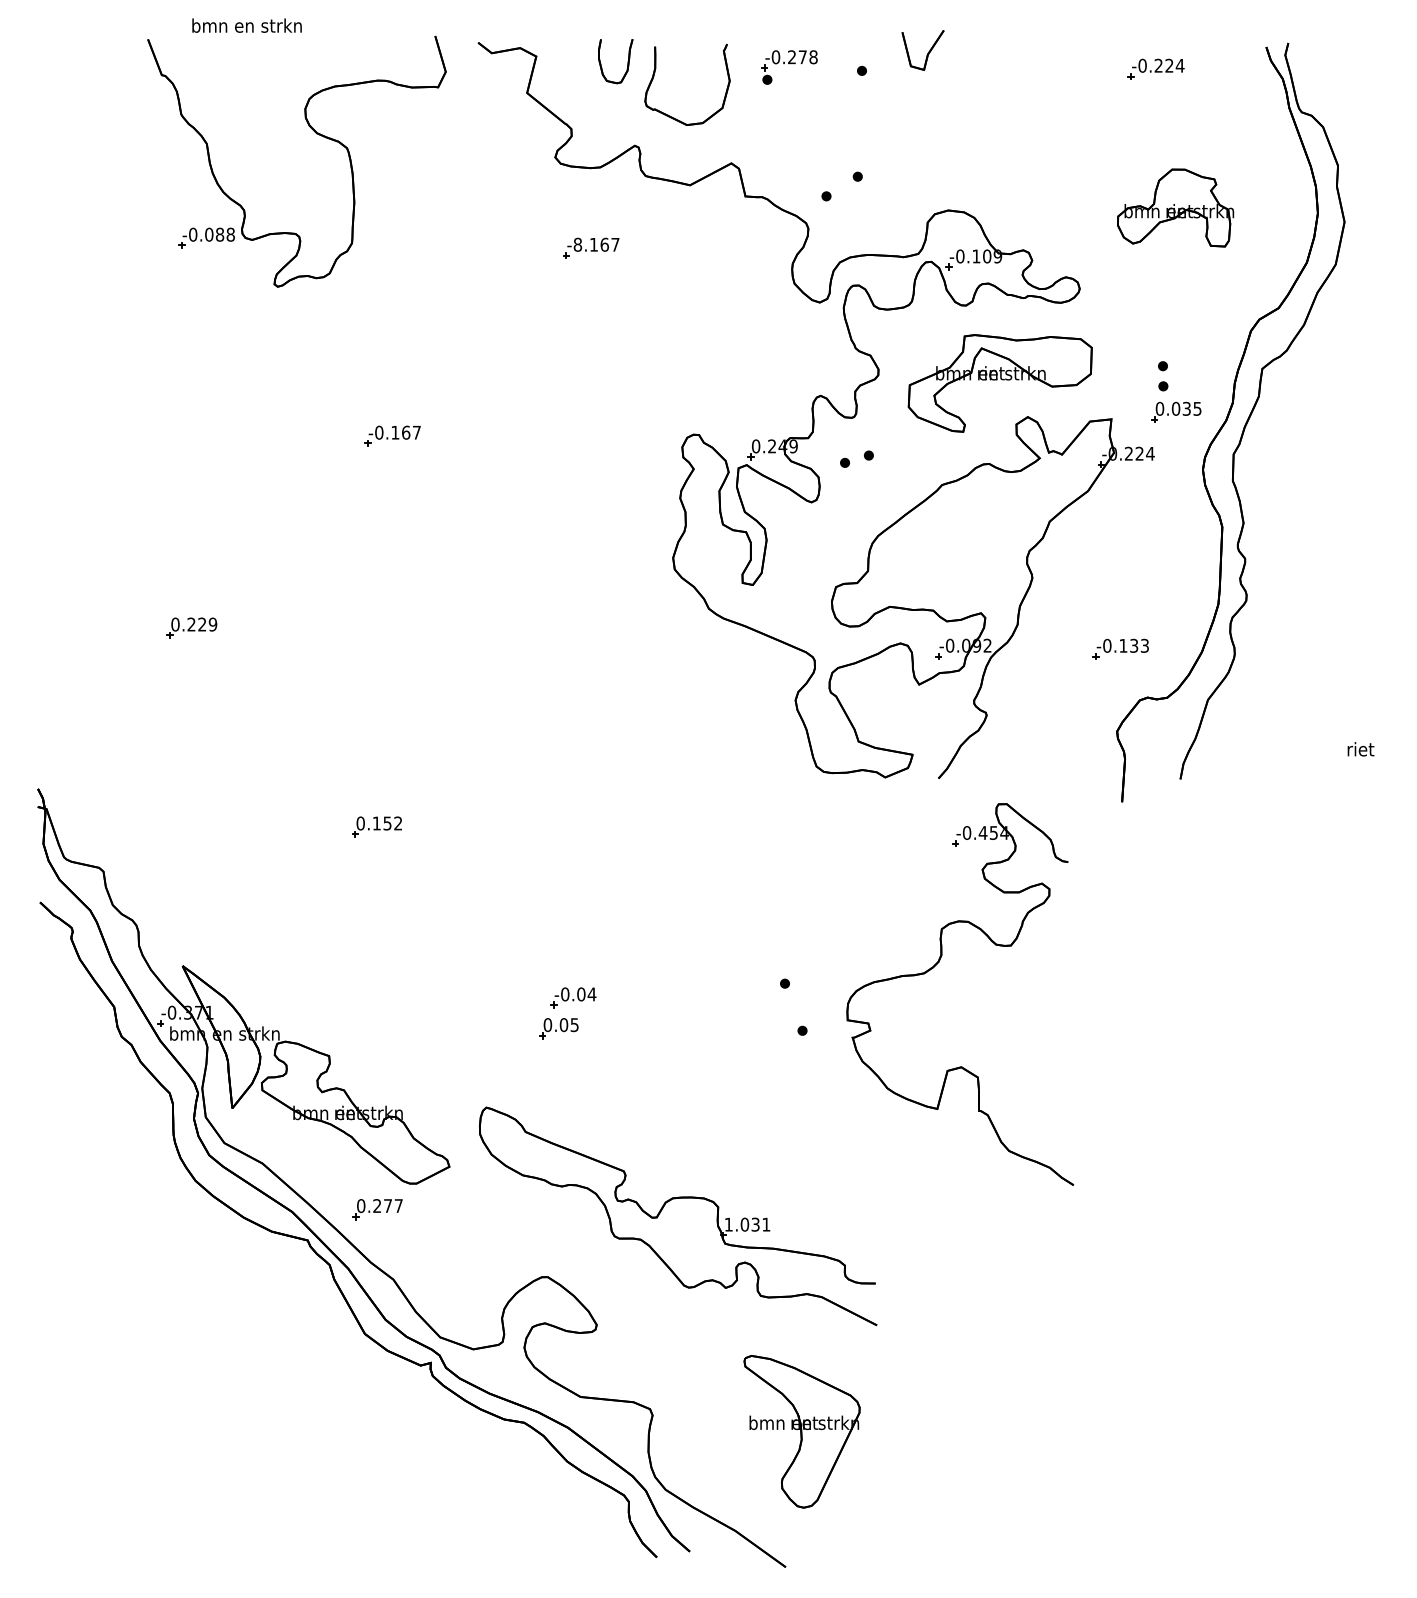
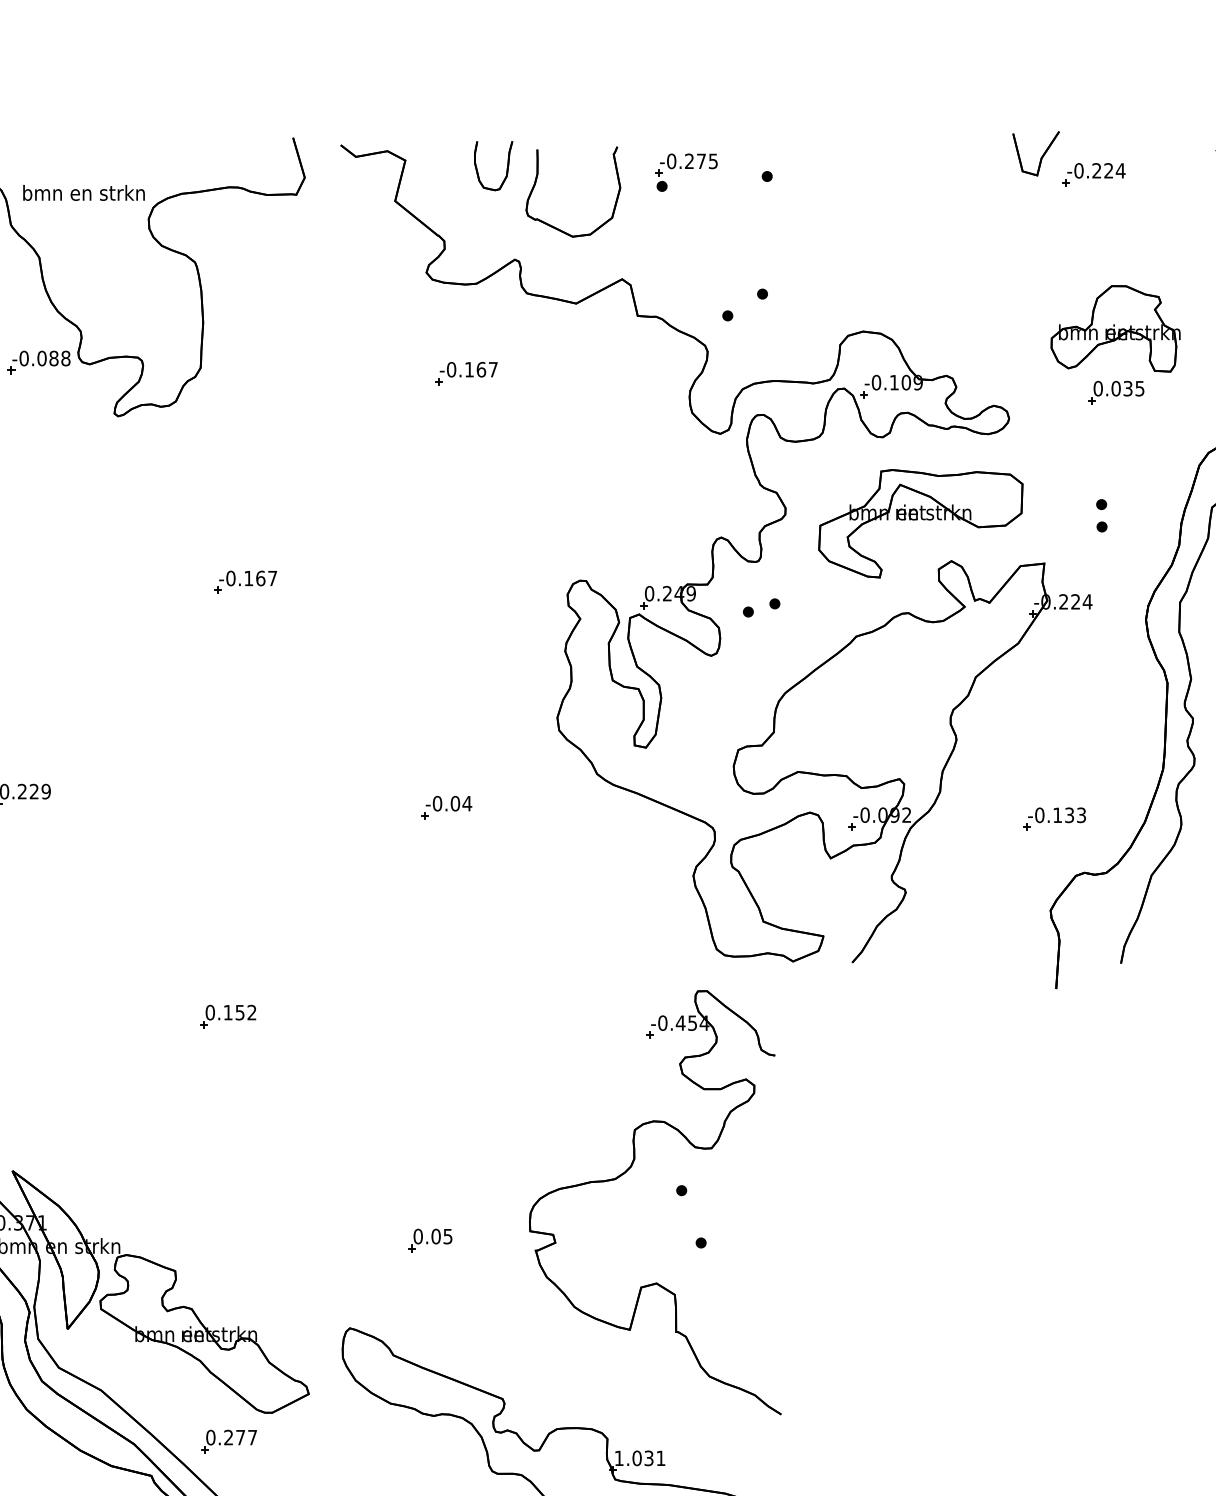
text: (246, 25) -> (83, 192), moved
part: (922, 50) -> (1035, 153), moved
text: (813, 57) -> (713, 161), -0.278 -> -0.275
text: (577, 244) -> (451, 369), -8.167 -> -0.167
part: (1176, 411) -> (1116, 391), moved
part: (934, 967) -> (626, 1172), moved
part: (573, 997) -> (446, 807), moved

